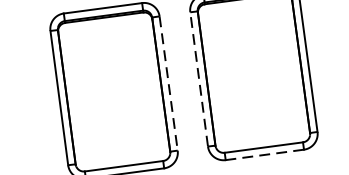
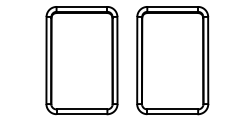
line: (199, 79) -> (137, 60), dashed -> solid
line: (168, 83) -> (117, 60), dashed -> solid
line: (264, 155) -> (172, 114), dashed -> solid

